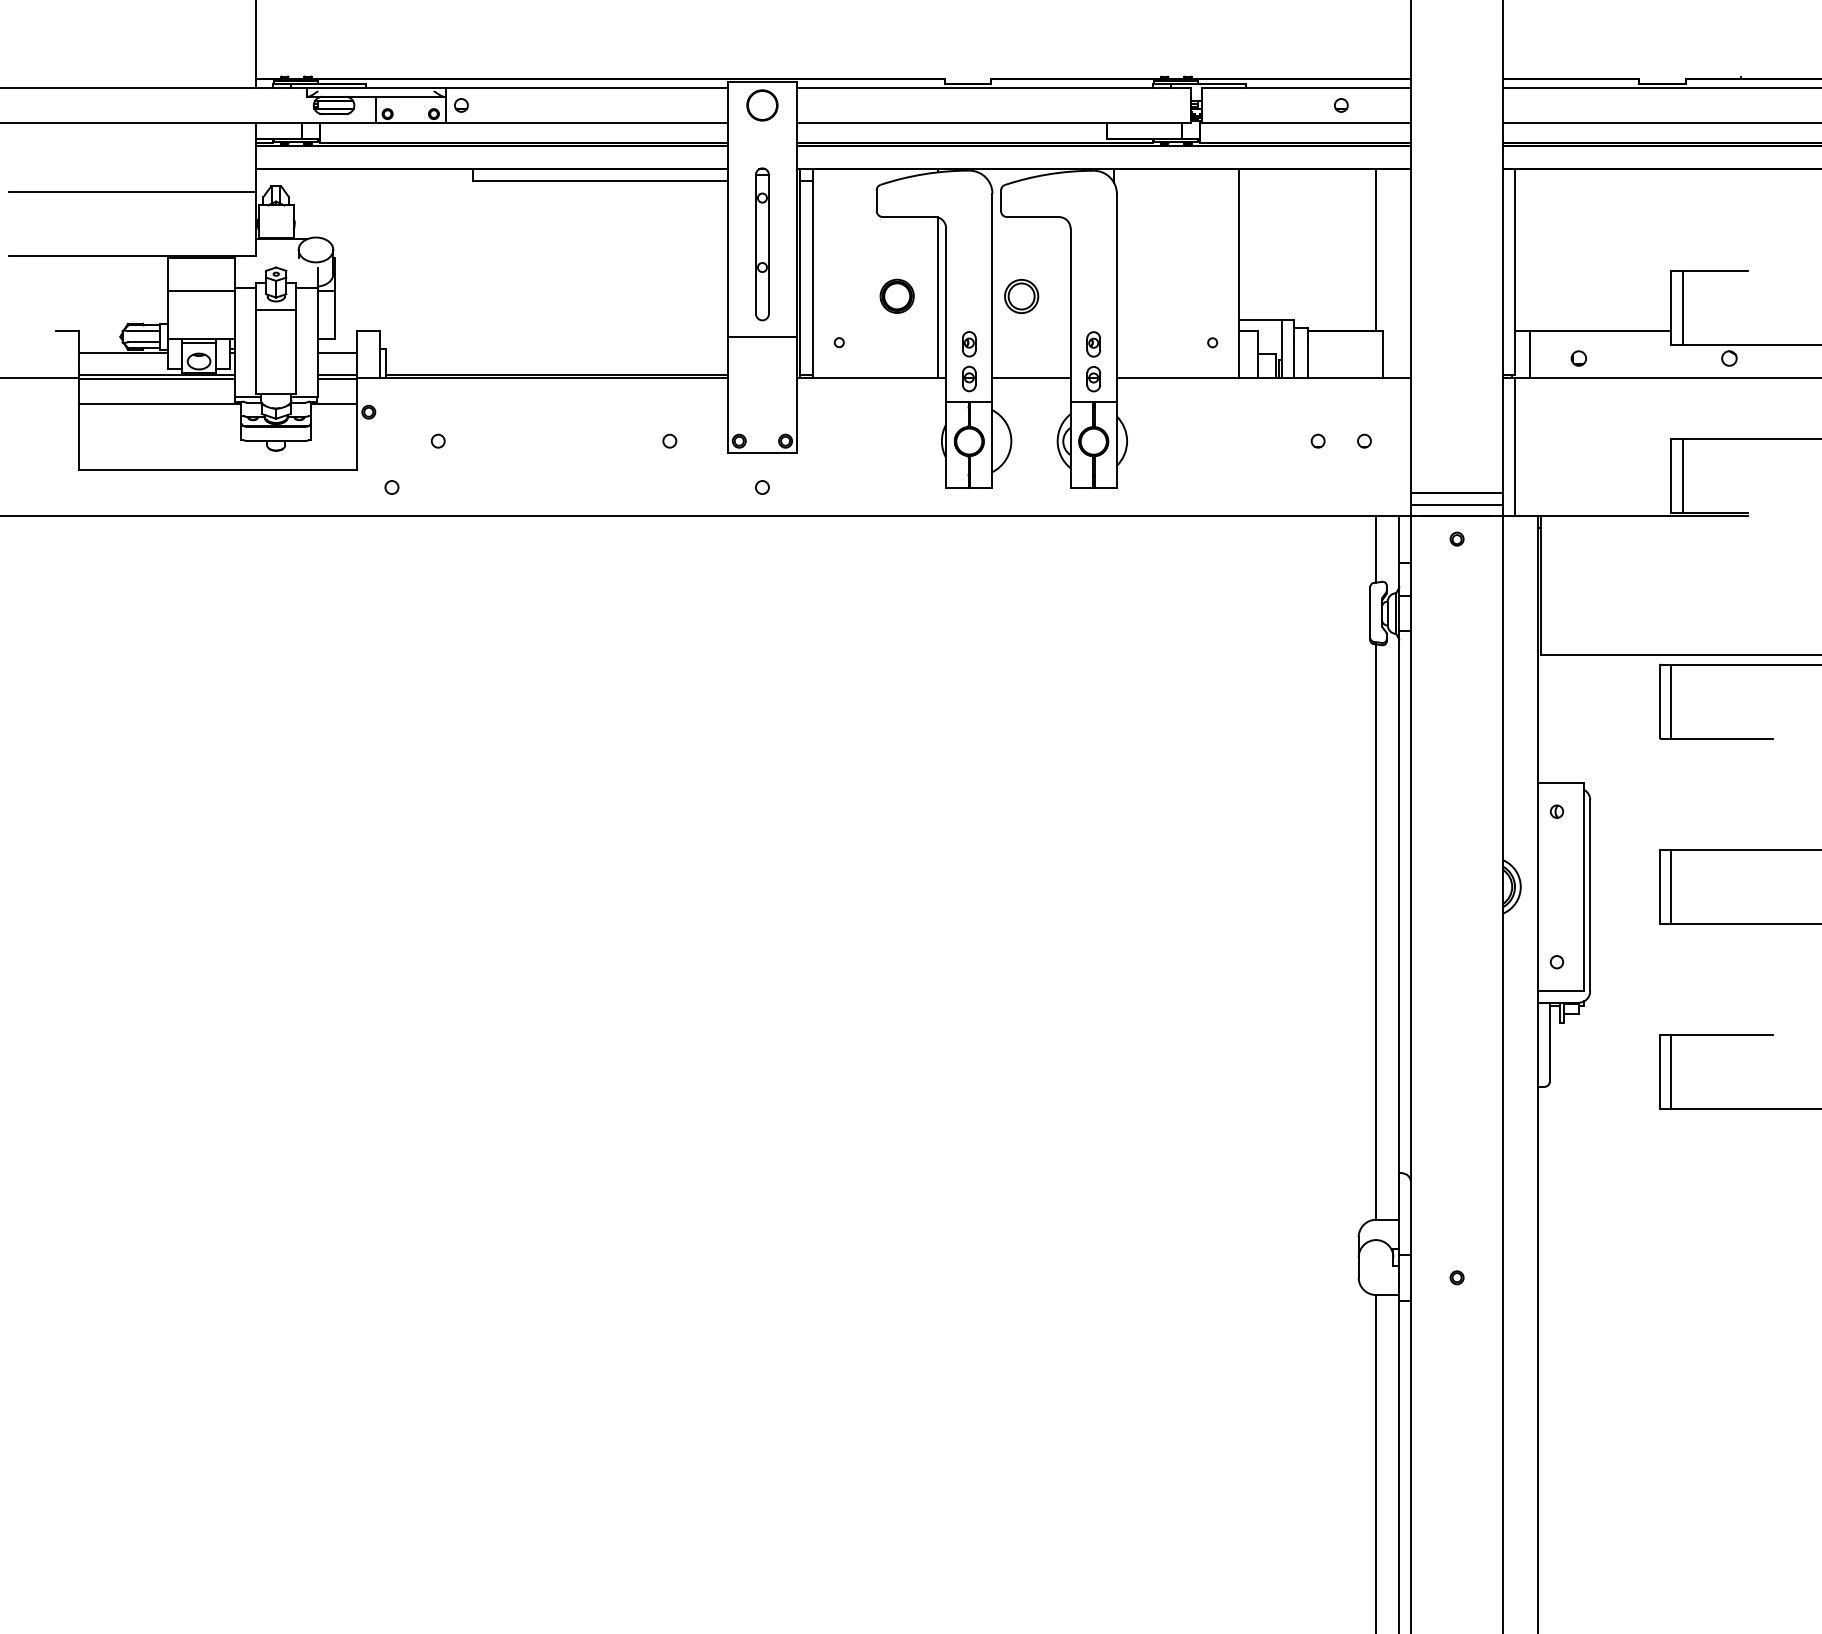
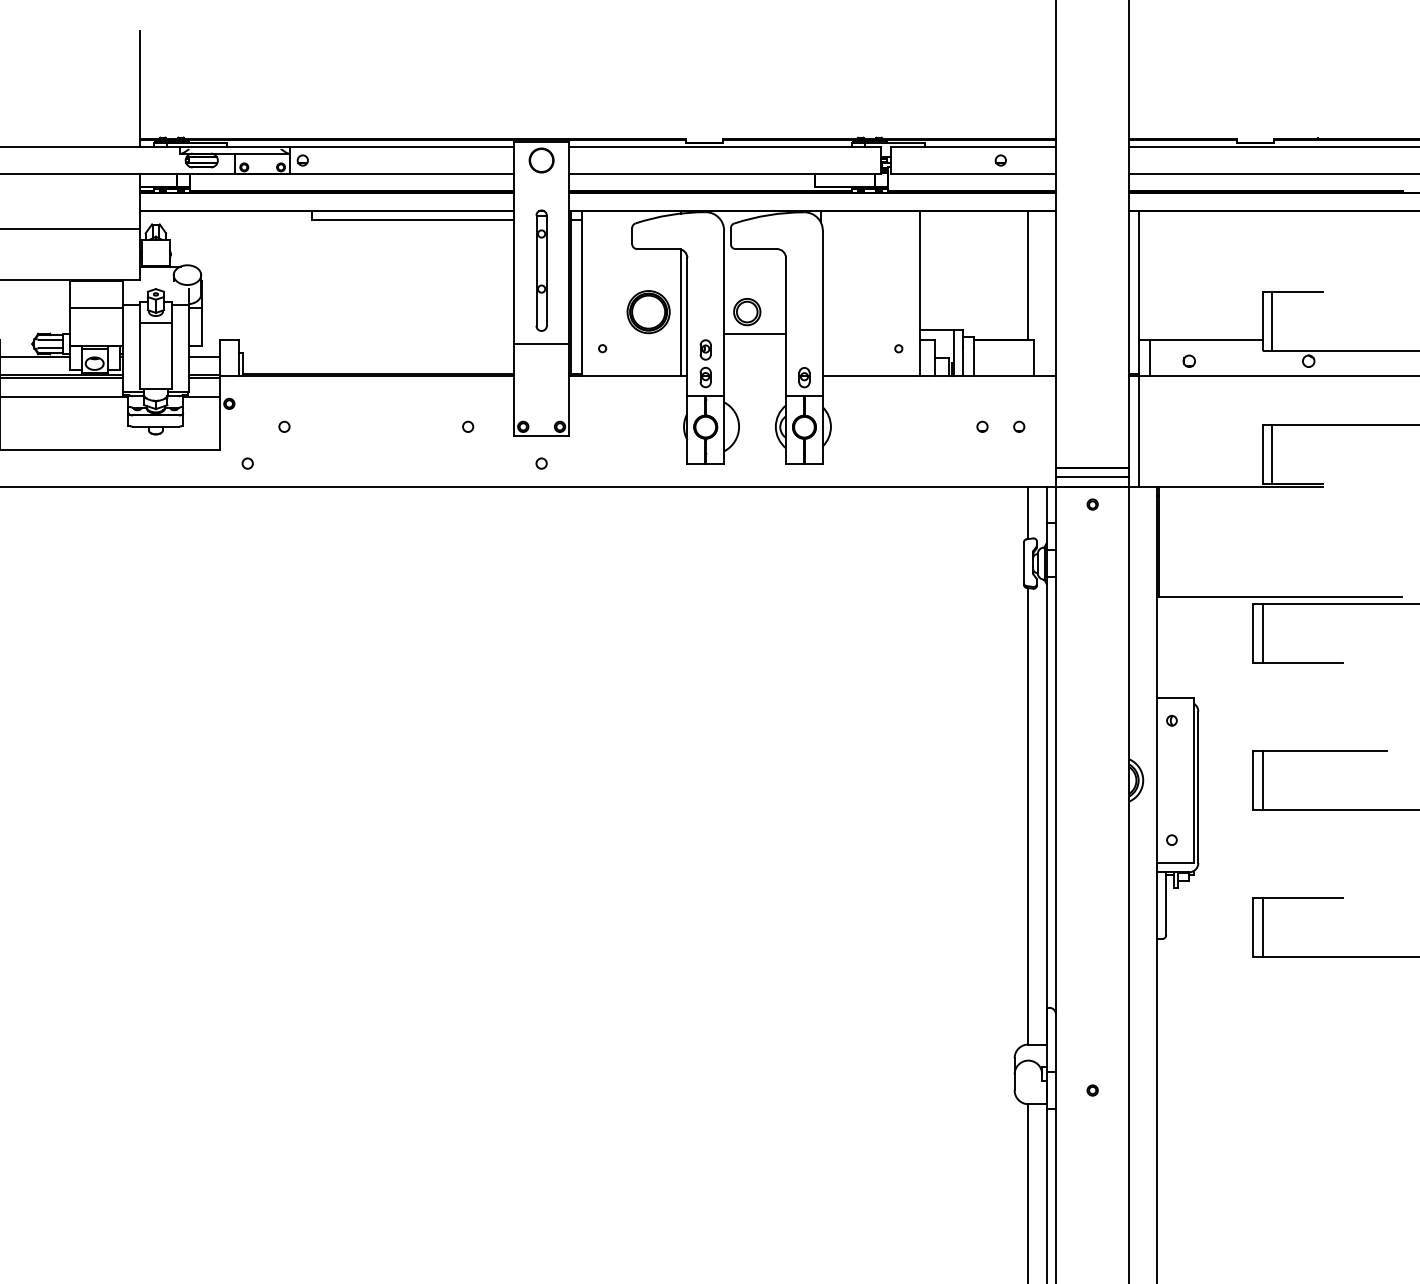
part: (896, 295) -> (647, 311), size x1.6
part: (1093, 344) -> (804, 350), removed
line: (1031, 377) -> (755, 333), moved

